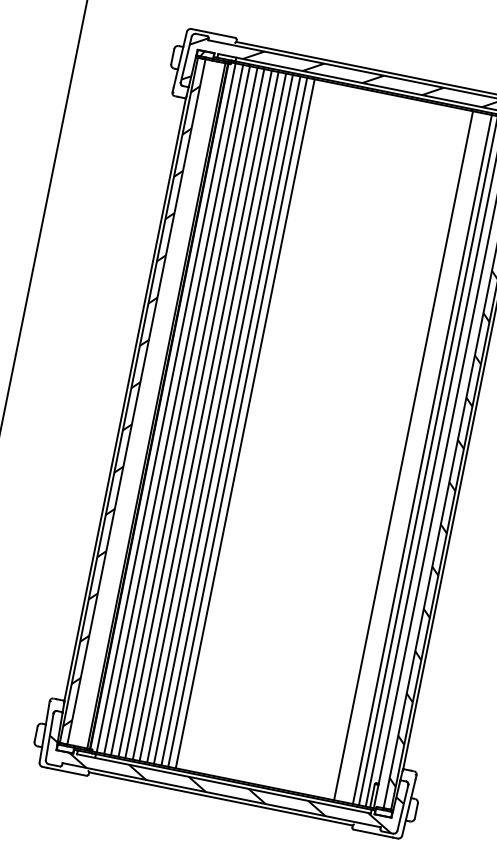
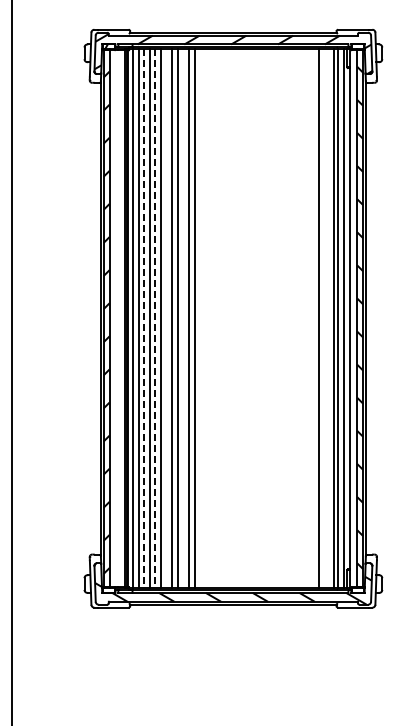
line: (181, 410) -> (144, 318), solid -> dashed
line: (195, 413) -> (155, 318), solid -> dashed
line: (209, 416) -> (166, 318), removed
line: (230, 420) -> (183, 318), removed

